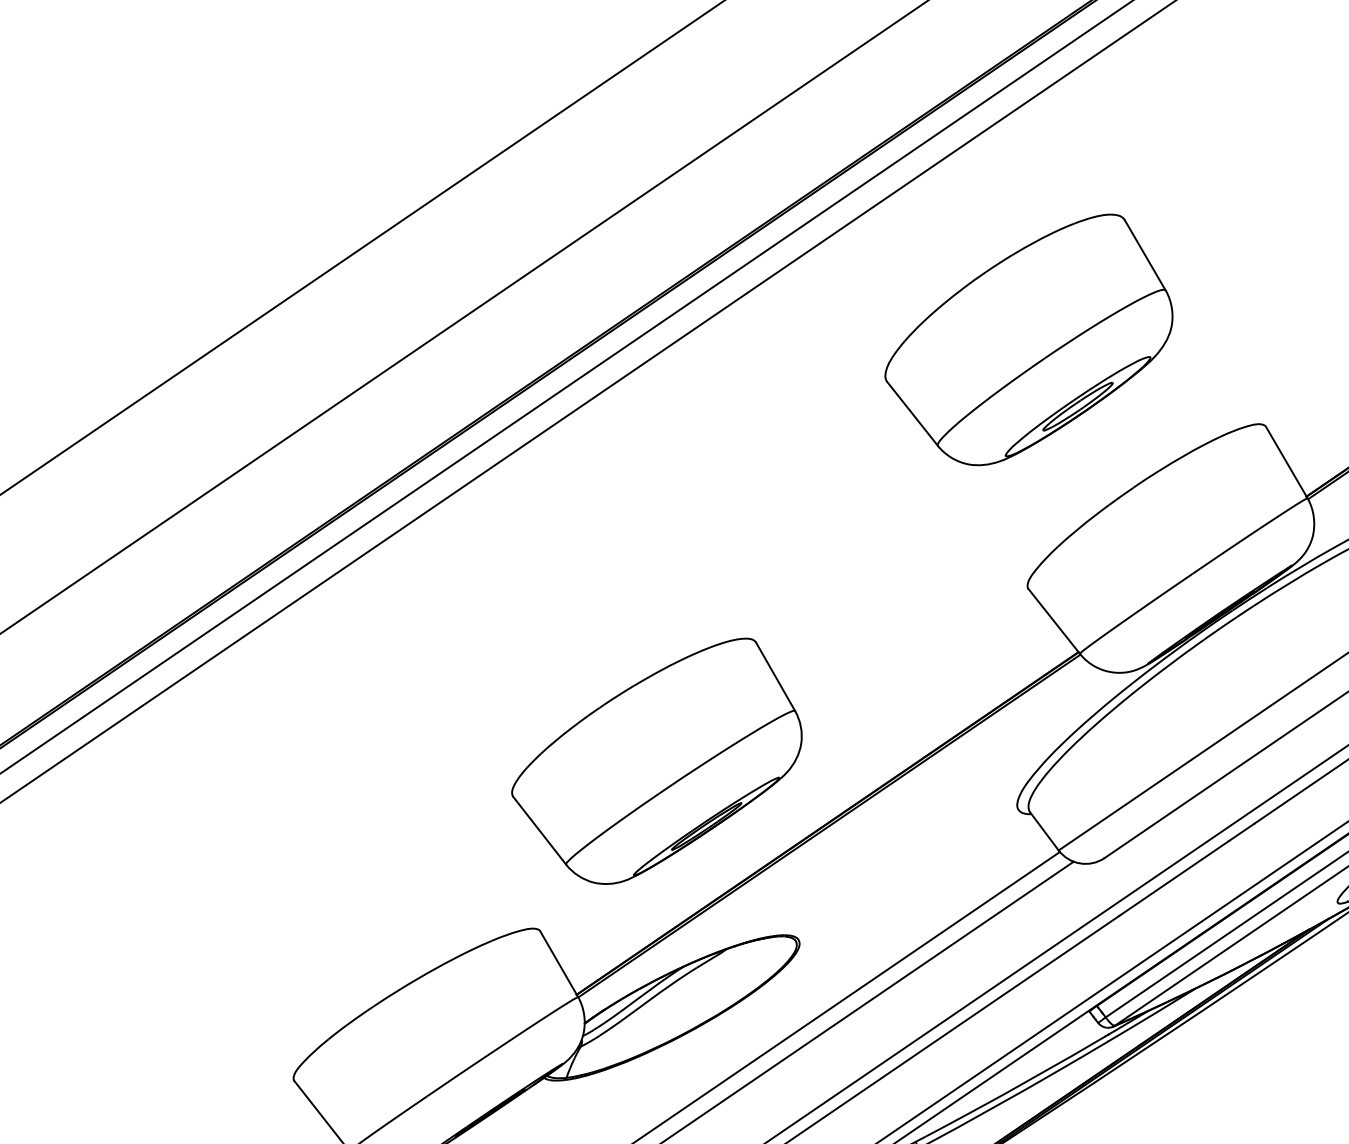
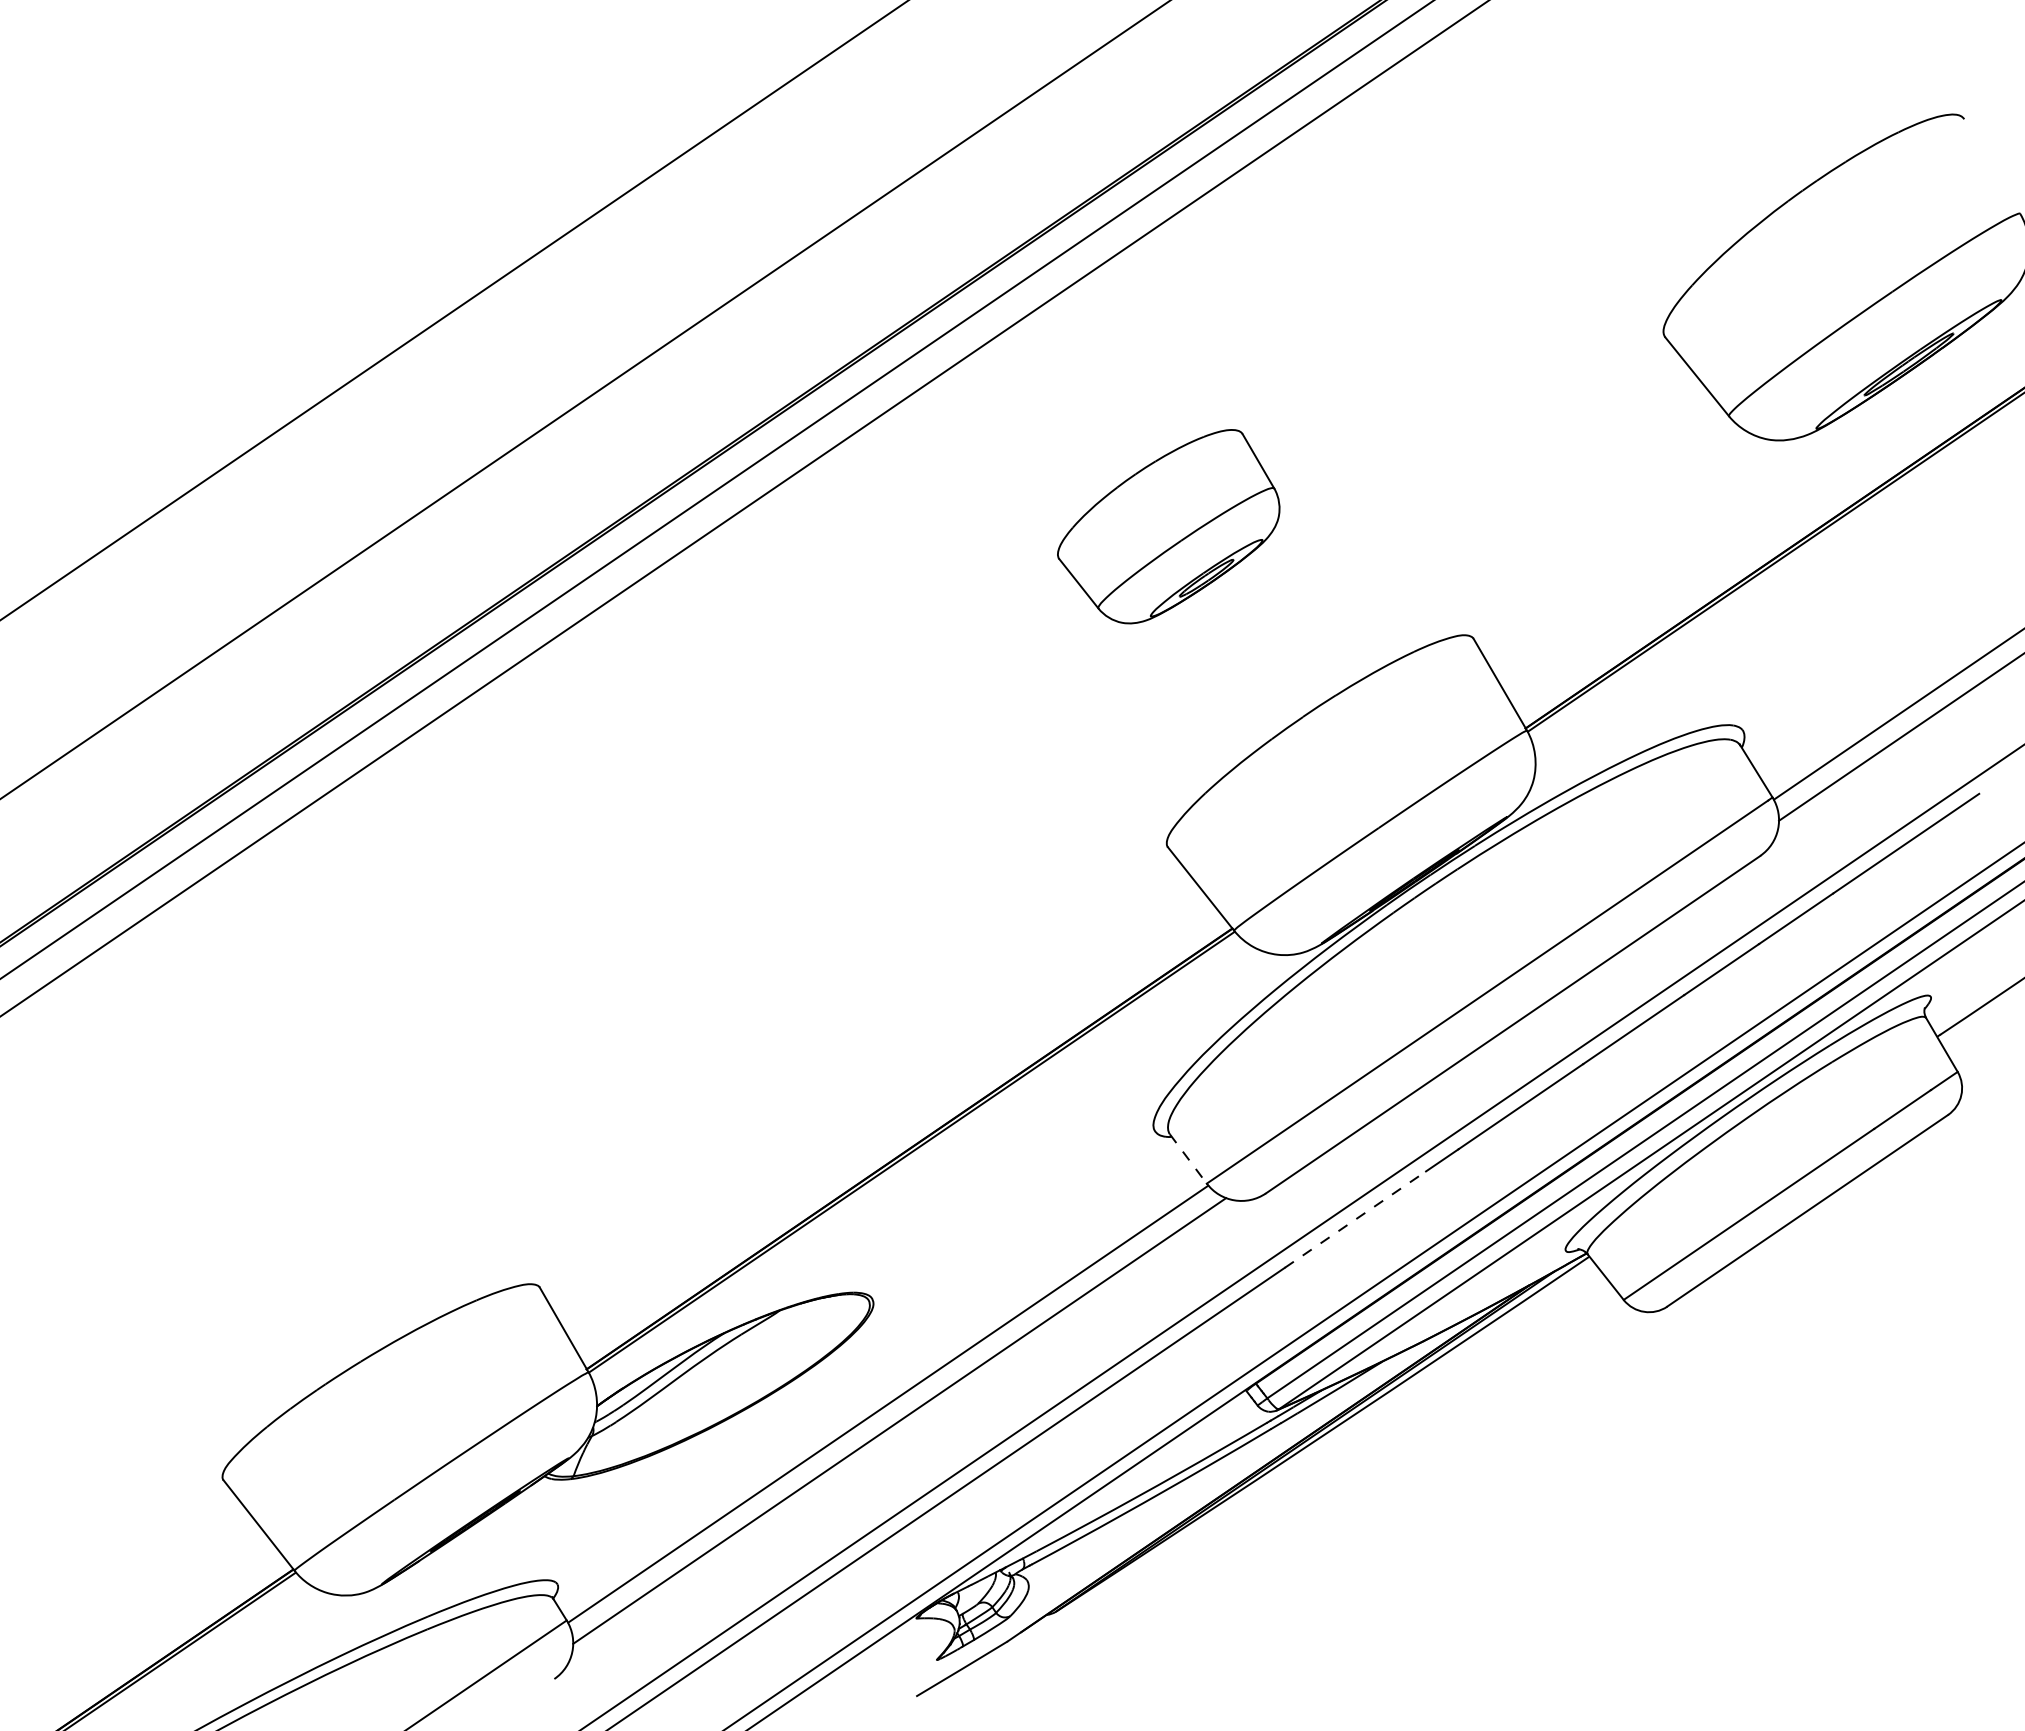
part: (1028, 339) -> (1168, 526), size x0.6
part: (656, 760) -> (689, 1068), removed
line: (1044, 830) -> (1188, 1158), solid -> dashed
line: (1174, 878) -> (1355, 1219), solid -> dashed

